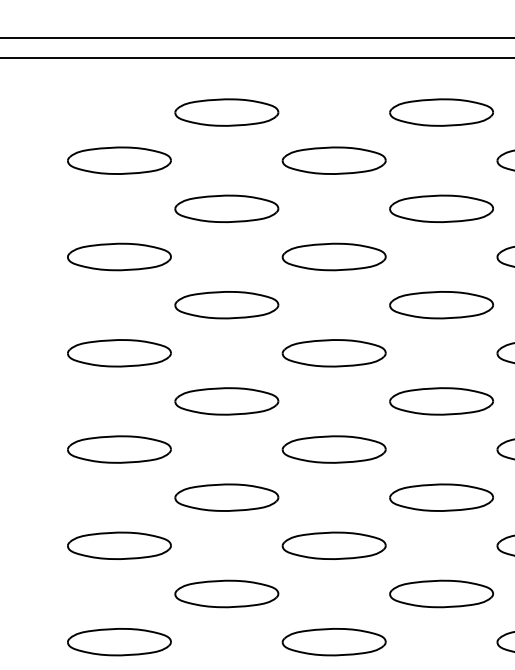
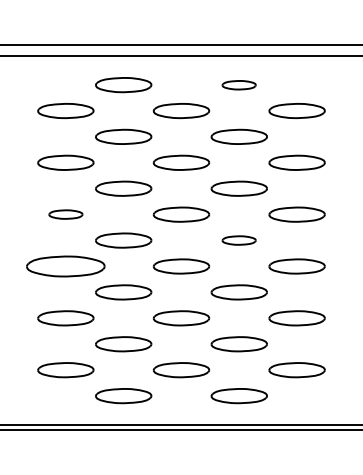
part: (440, 113) -> (238, 85), size x0.6
part: (118, 352) -> (65, 214), size x0.6
part: (440, 401) -> (238, 240), size x0.6
part: (118, 449) -> (65, 266), size x1.4

